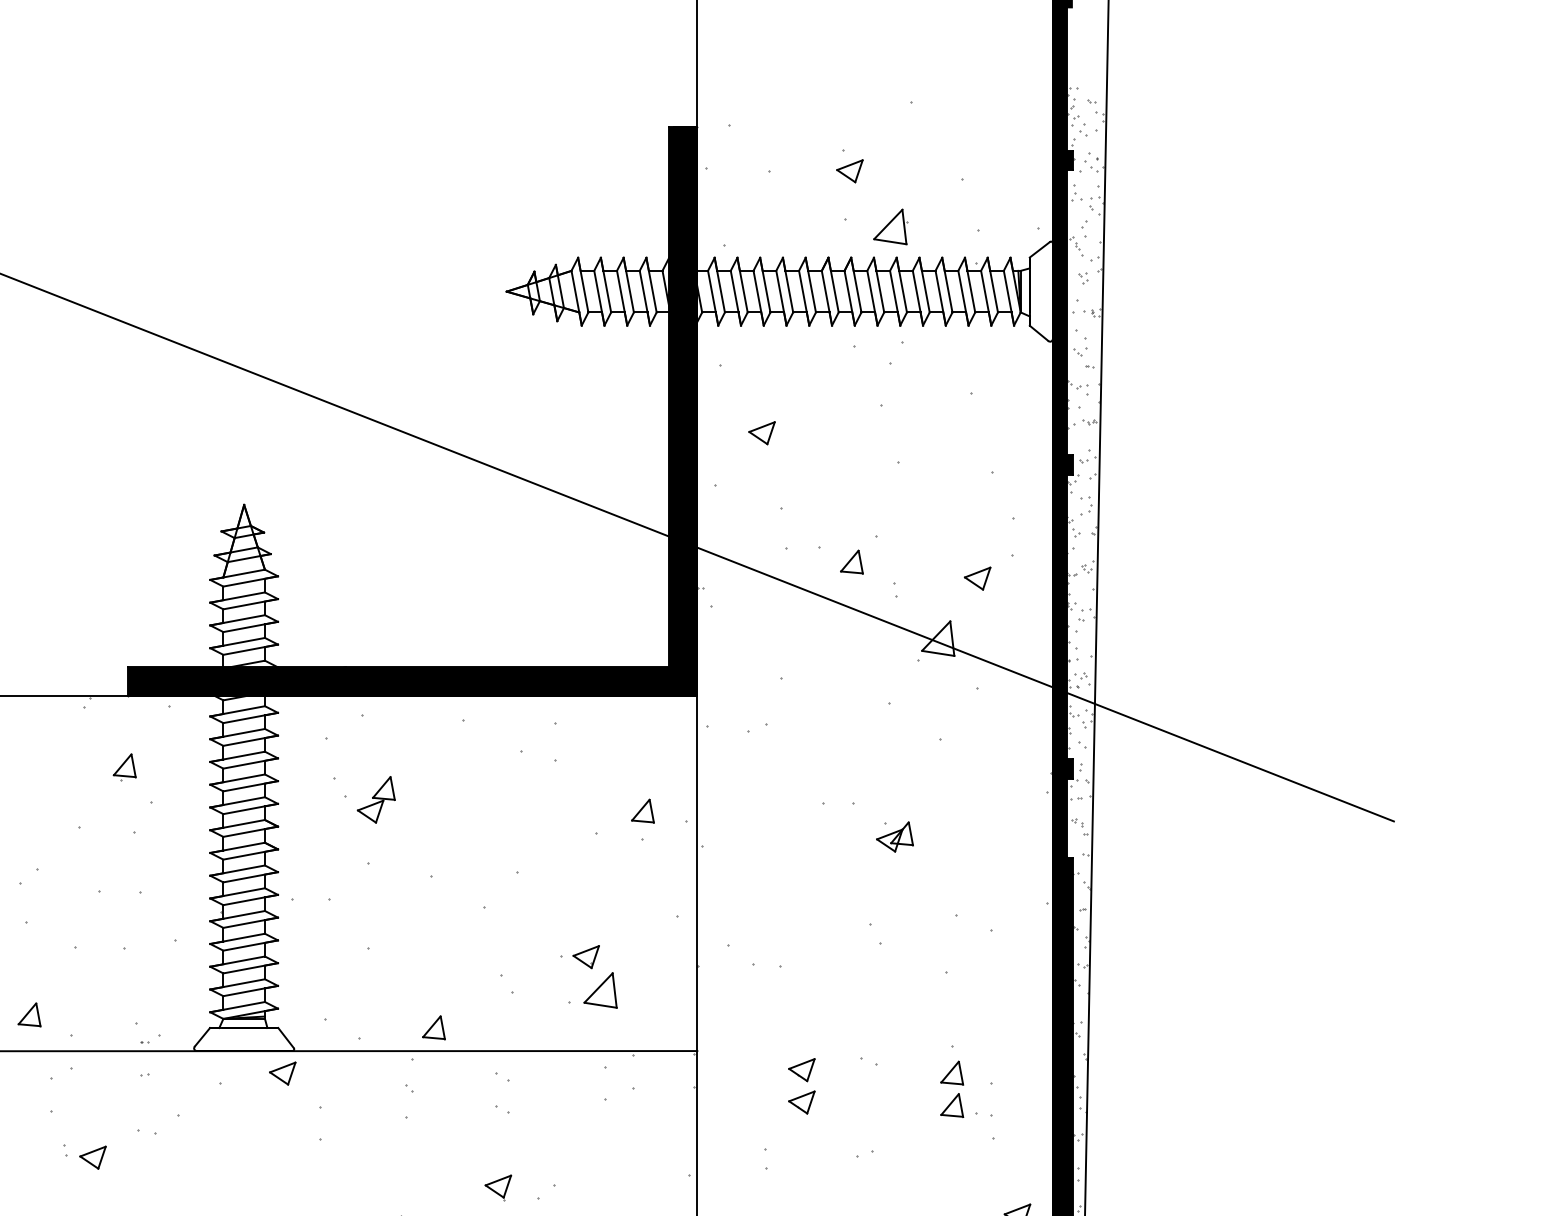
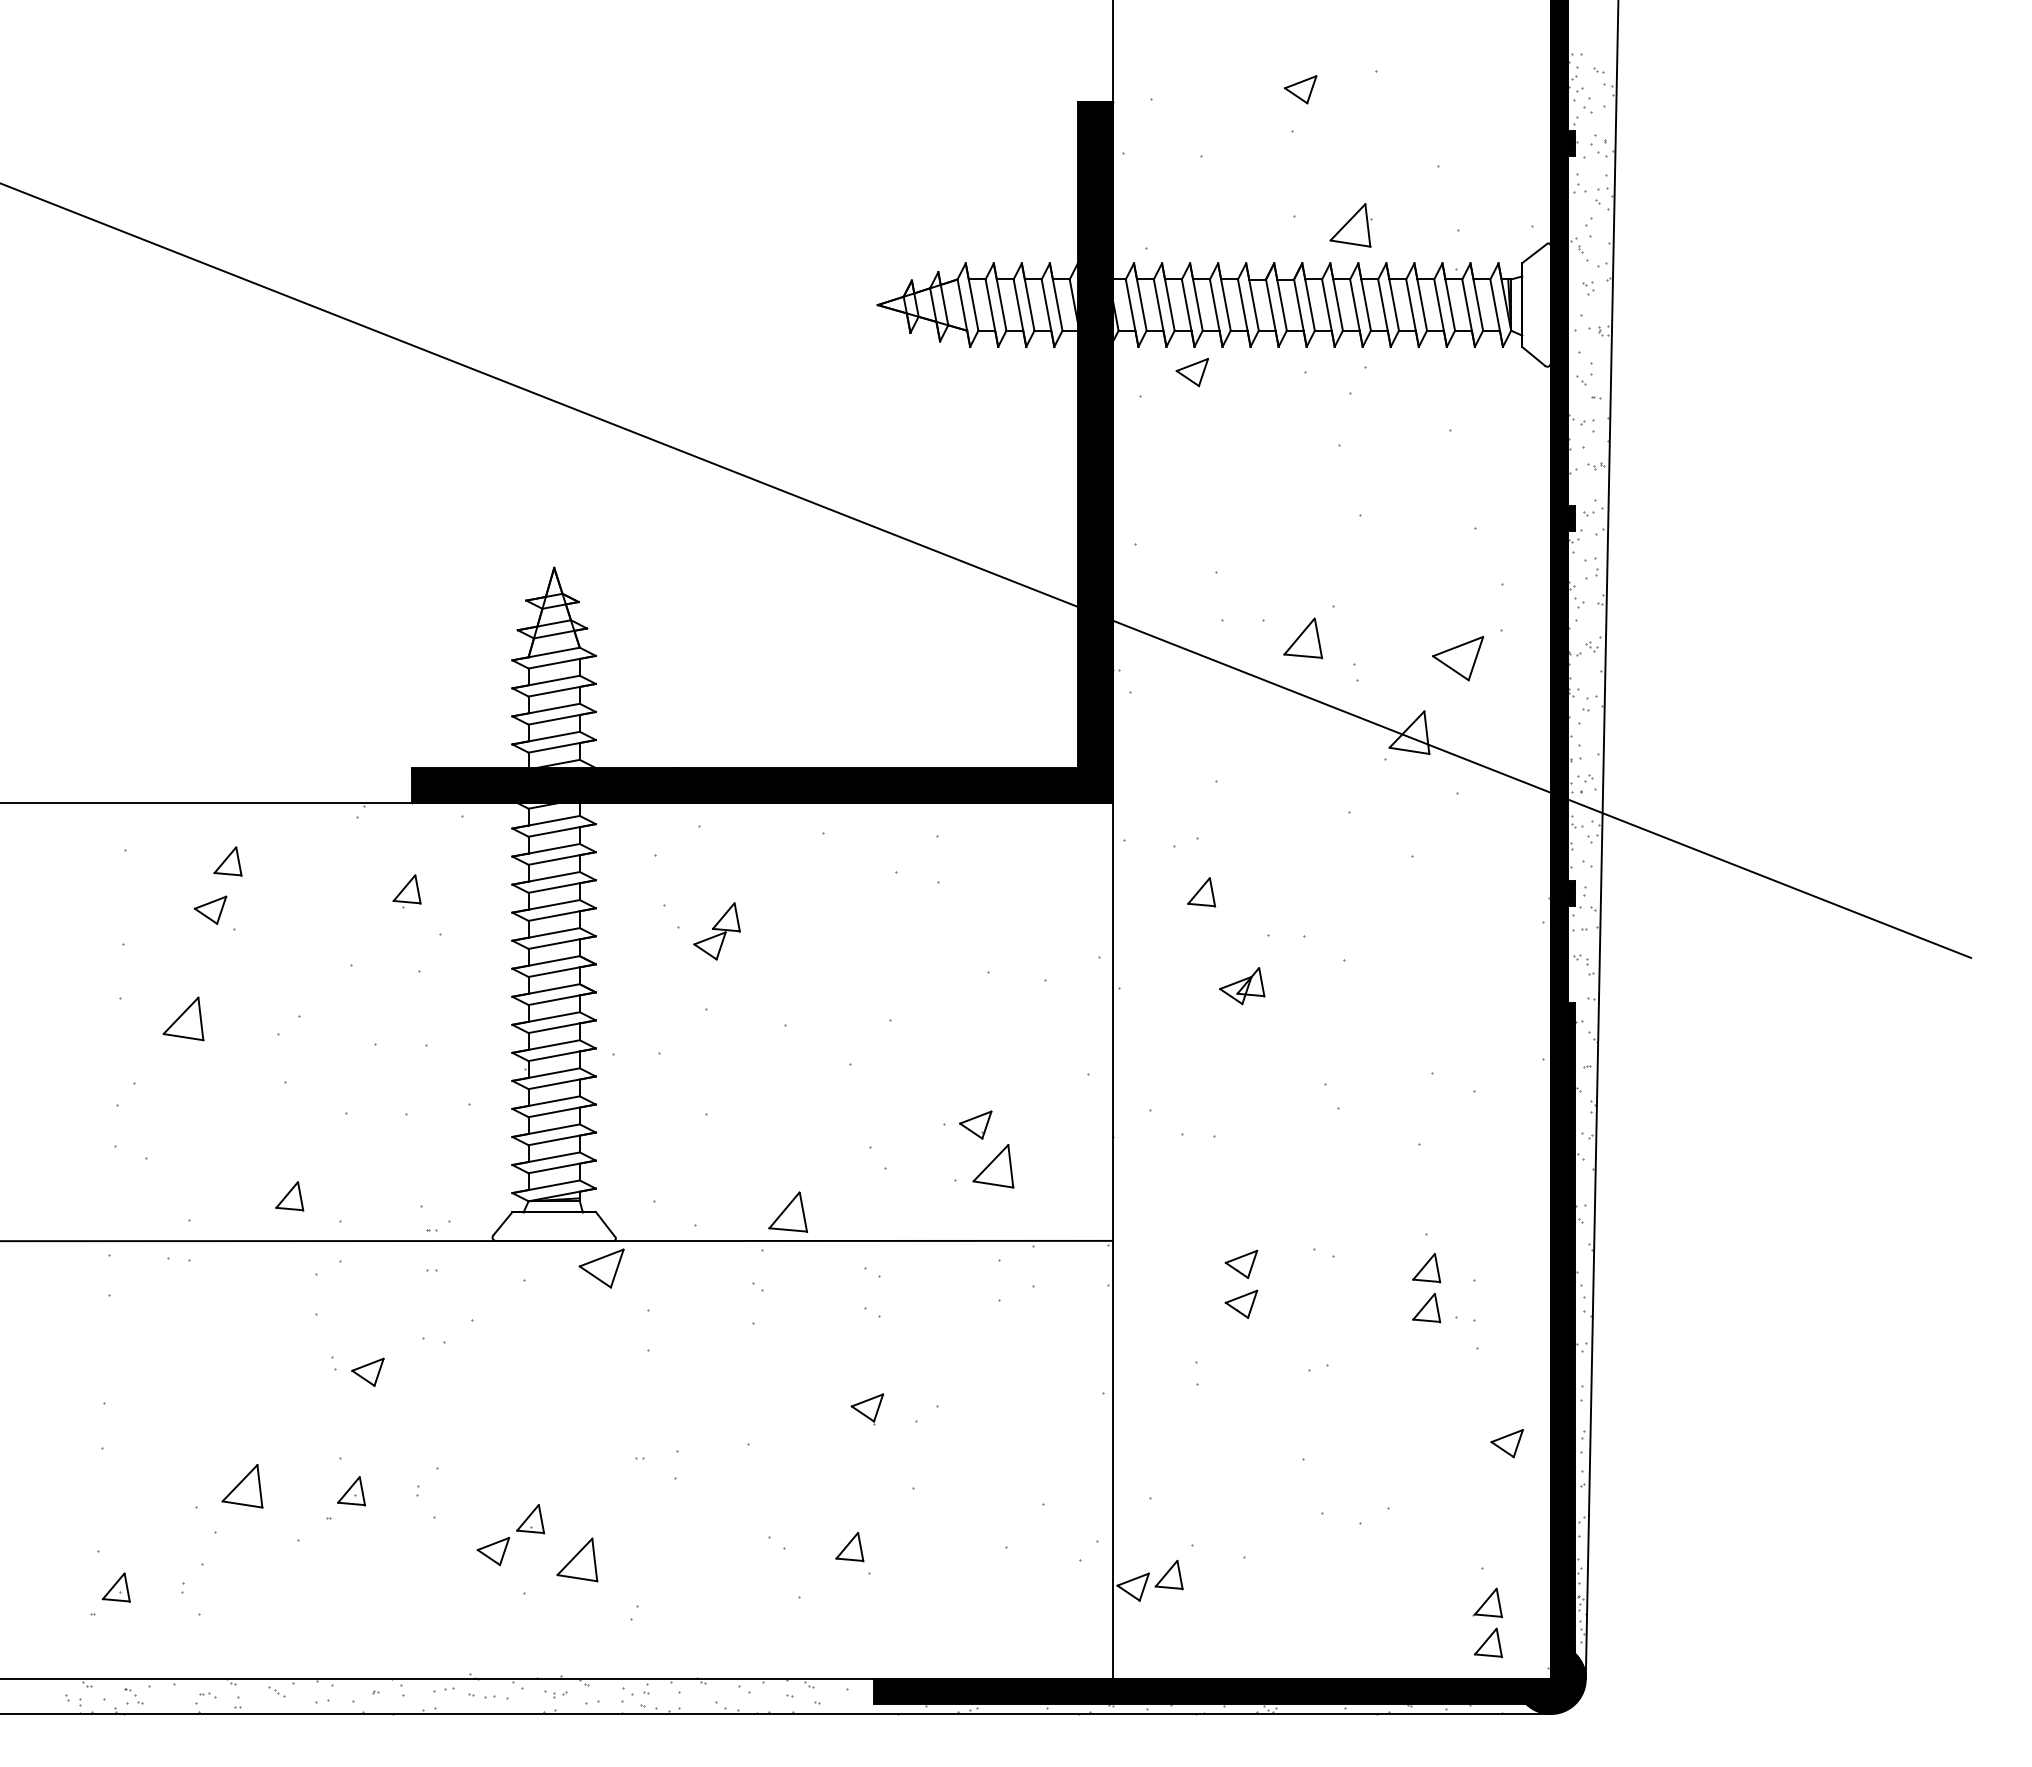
part: (849, 171) -> (1300, 89), moved
part: (761, 433) -> (1191, 372), moved
part: (851, 562) -> (1302, 638), size x1.4
part: (977, 578) -> (1457, 658), size x1.6
part: (642, 811) -> (1201, 892), moved
part: (895, 837) -> (1242, 986), moved
part: (433, 1028) -> (787, 1212), size x1.4
part: (282, 1073) -> (601, 1268), size x1.4

